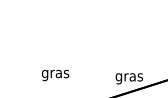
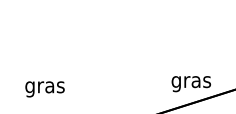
text: (55, 75) -> (44, 89), moved

